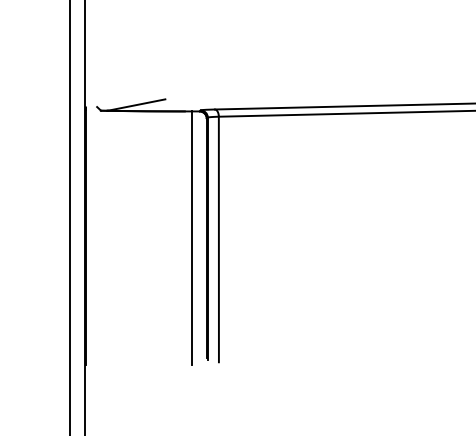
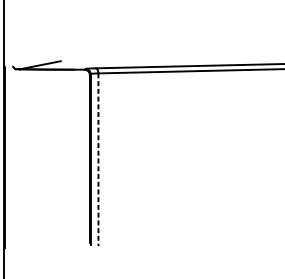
line: (191, 237) -> (79, 158), removed
line: (218, 239) -> (98, 159), solid -> dashed

